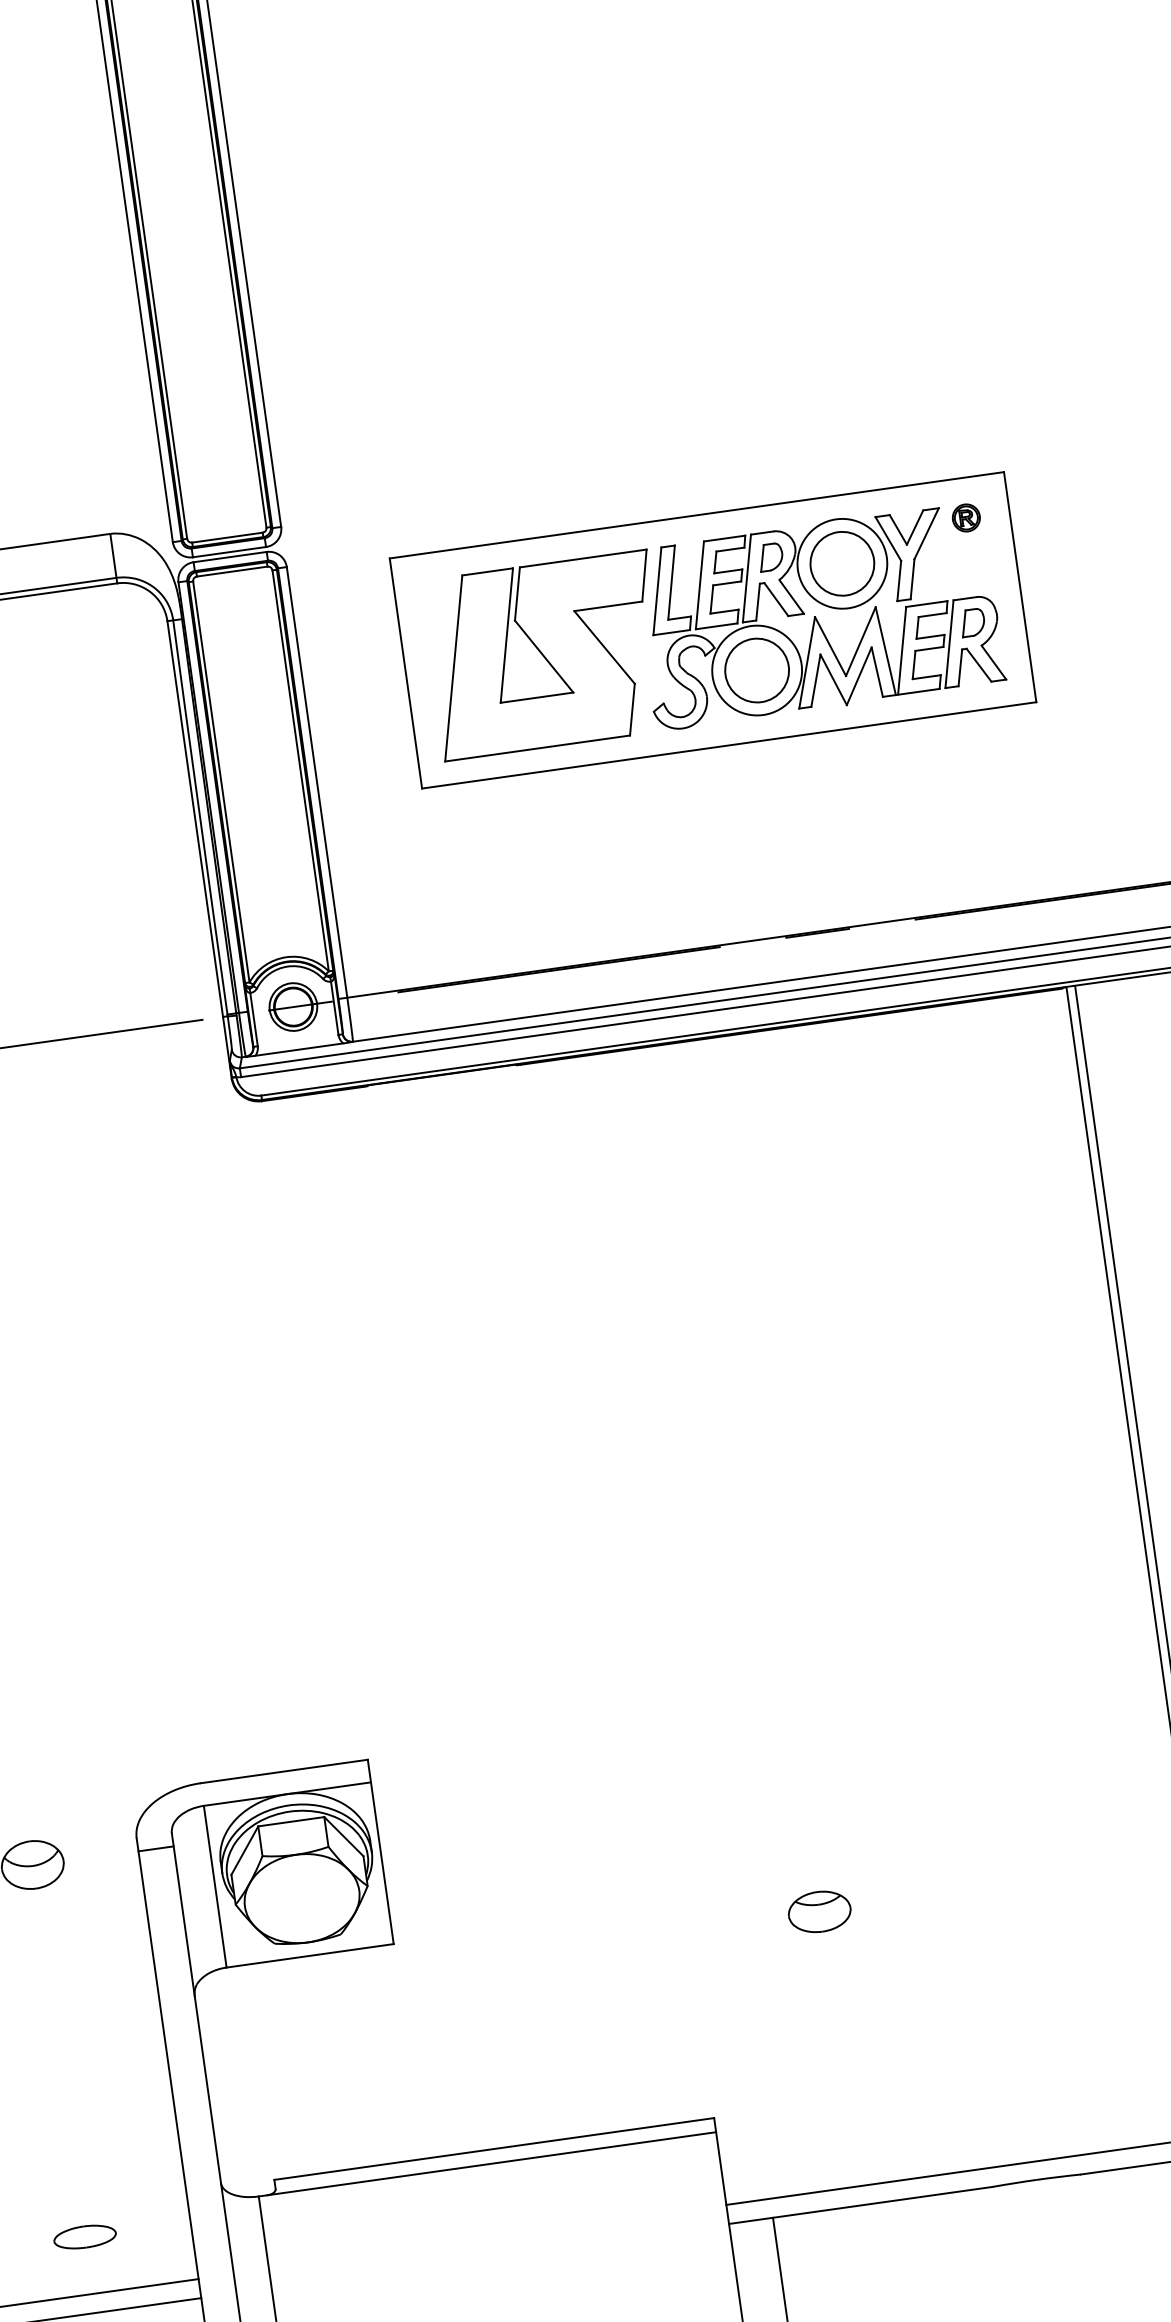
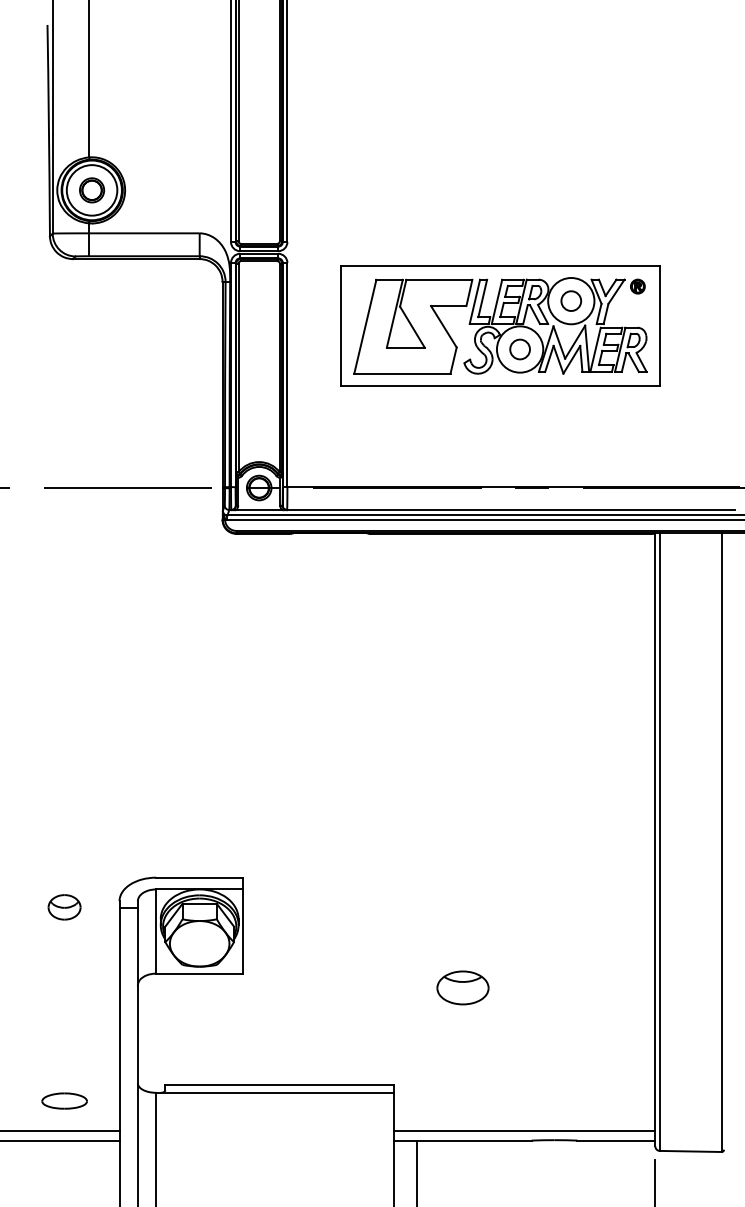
circle: (840, 562) -> (570, 300), size x0.6
circle: (755, 670) -> (519, 349), size x0.6
part: (818, 1911) -> (462, 987), size x1.6
part: (84, 2235) -> (64, 1100), size x1.4

